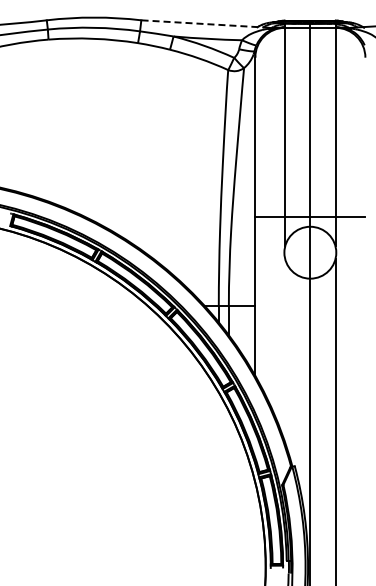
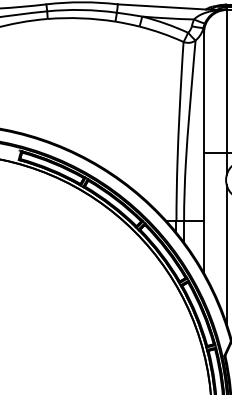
line: (204, 24) -> (165, 7), dashed -> solid
line: (285, 350) -> (226, 254), added

